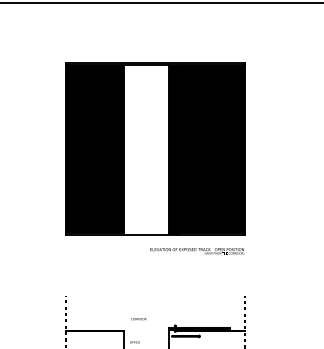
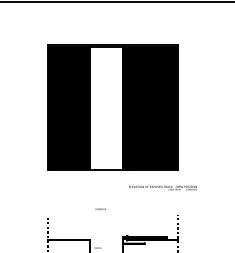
text: (196, 250) -> (162, 187), moved
text: (138, 318) -> (100, 208), moved

